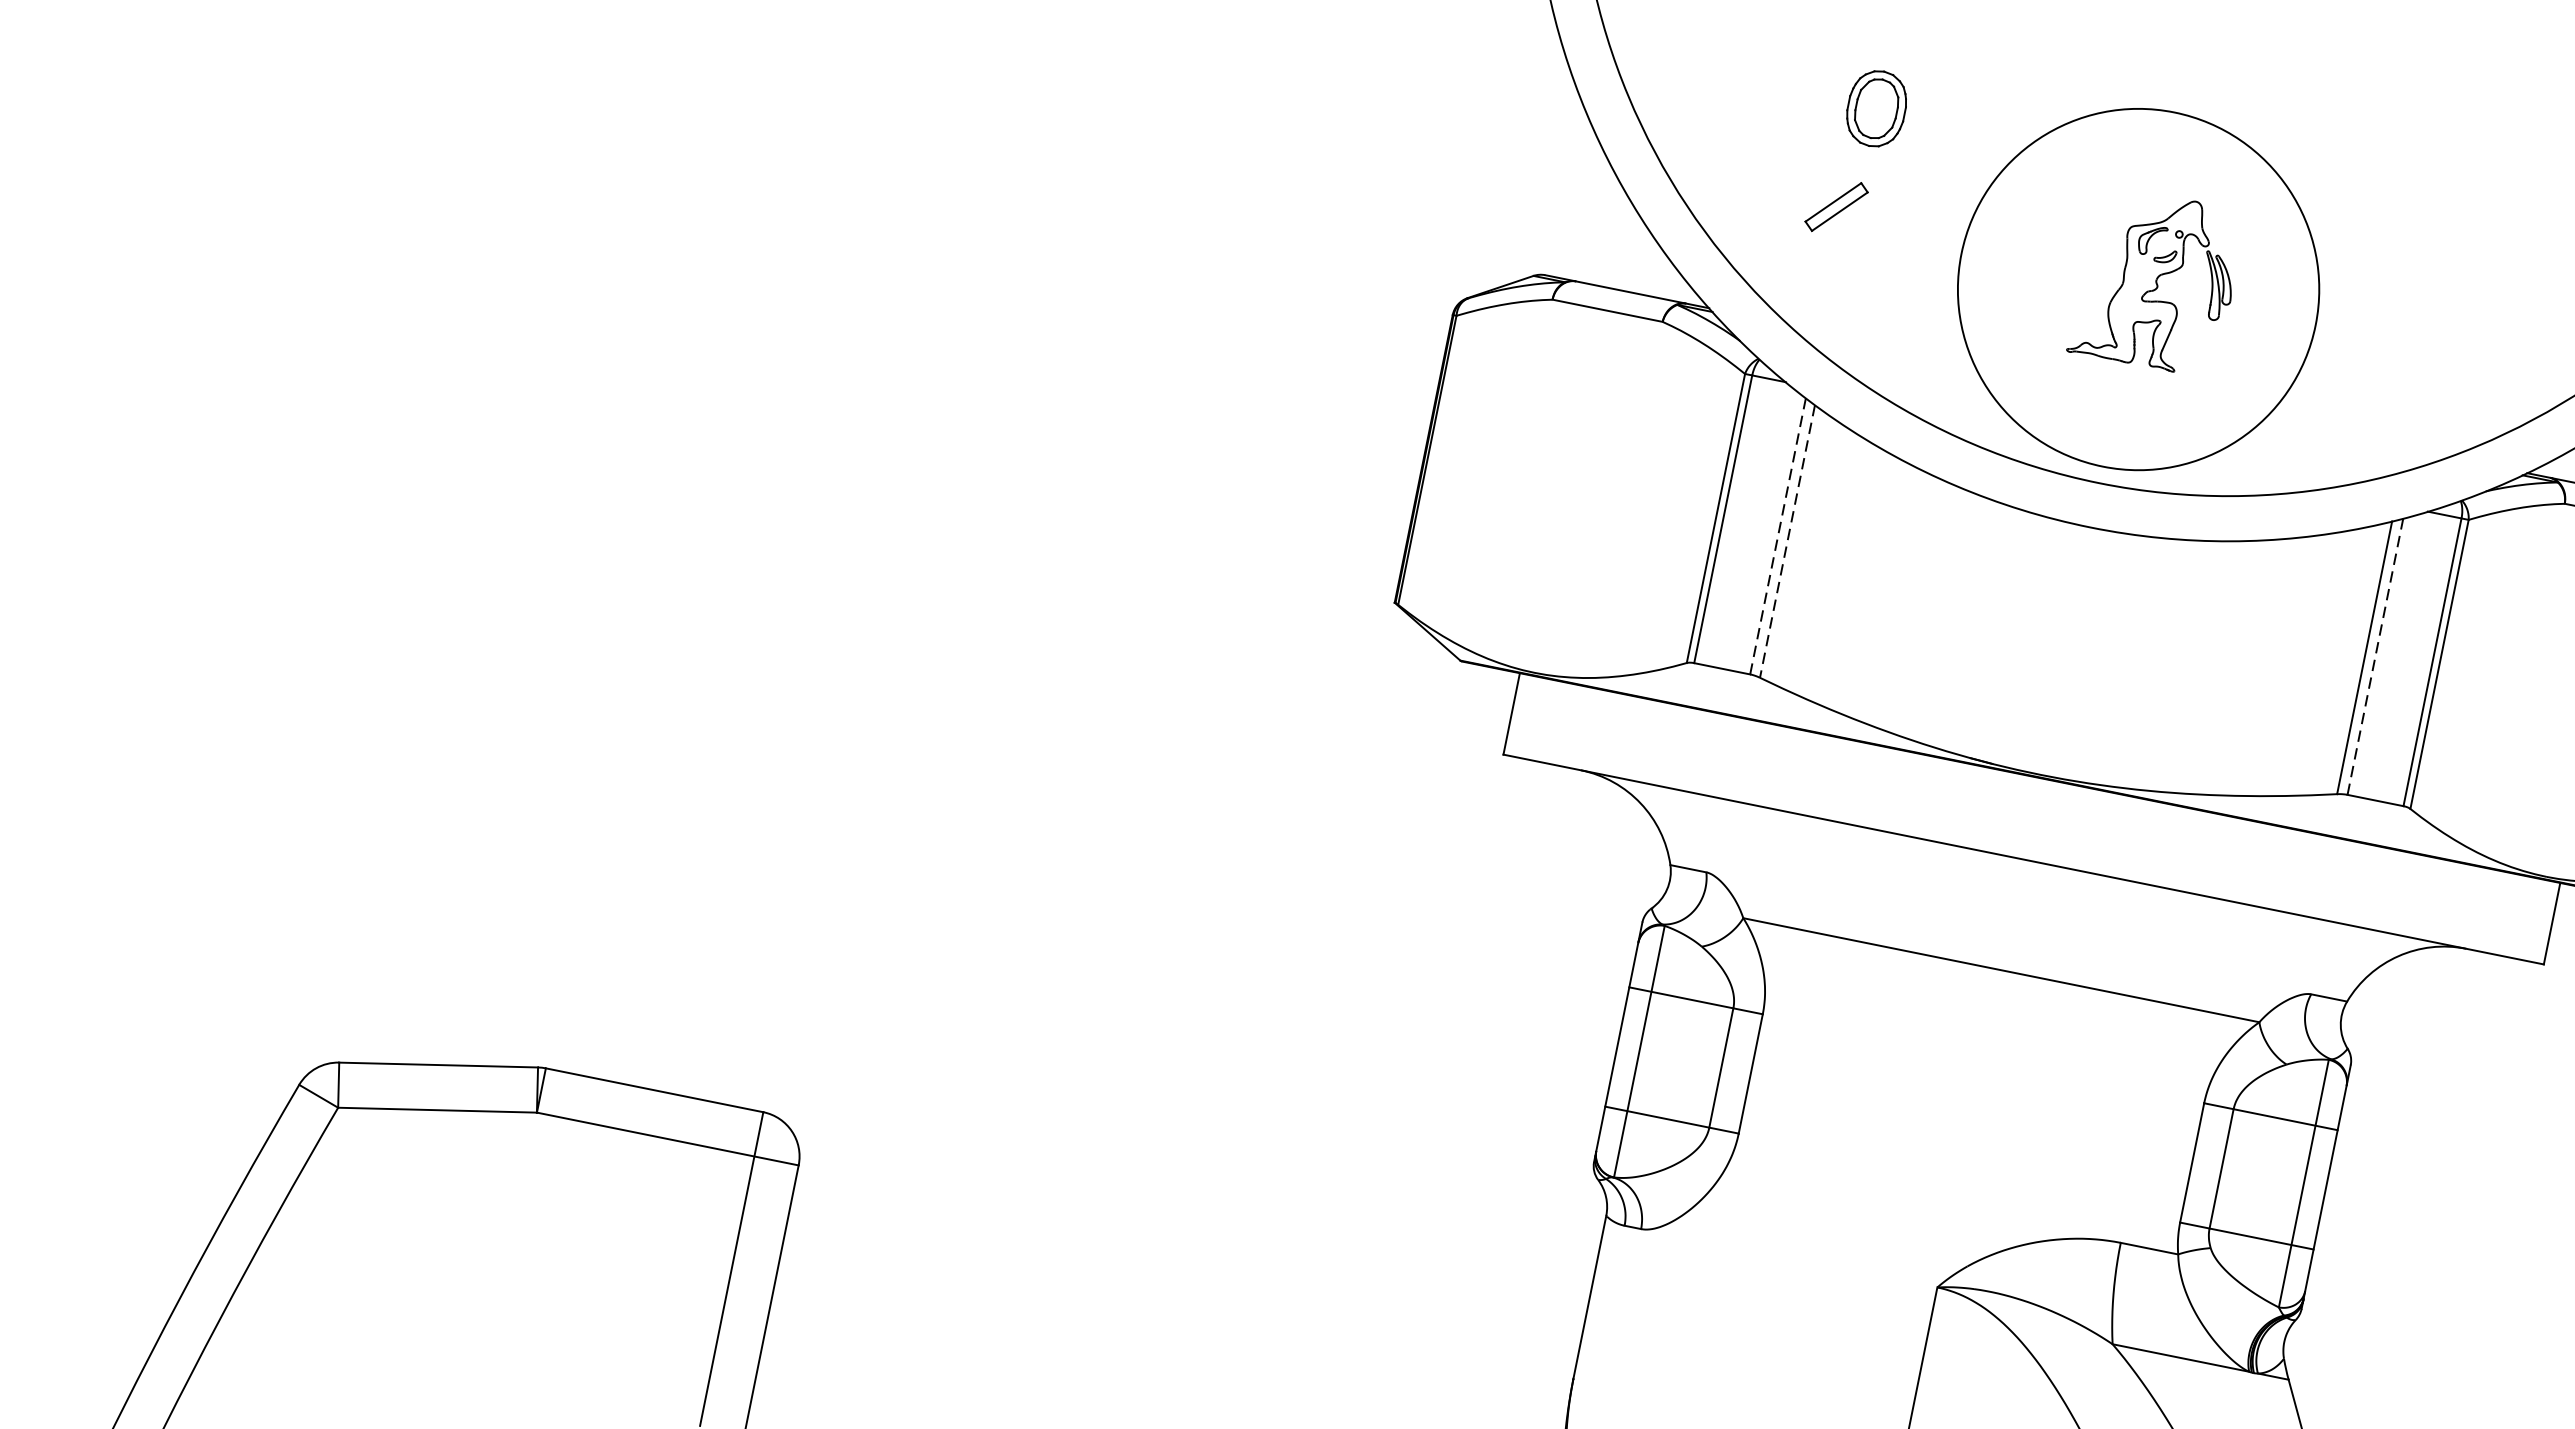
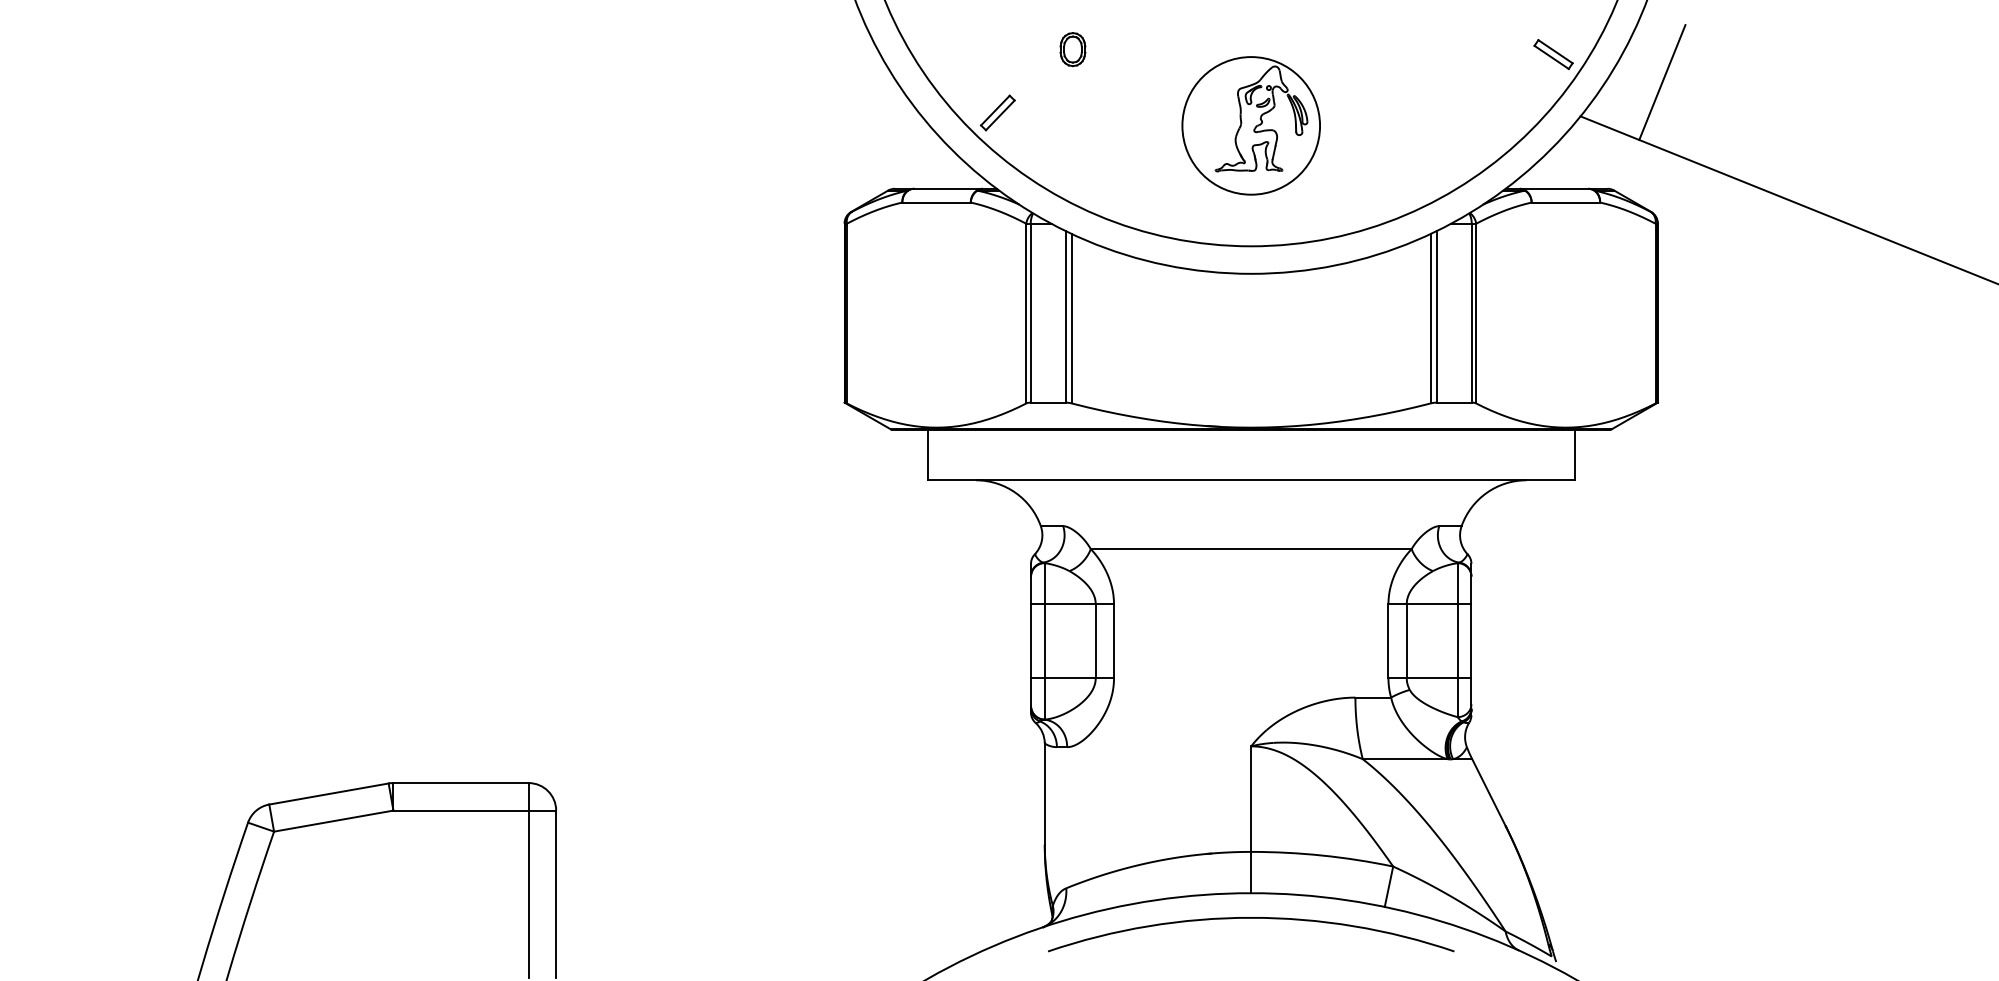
part: (1875, 108) -> (1072, 49), size x0.71
part: (1836, 206) -> (997, 112), moved
circle: (2139, 289) -> (1251, 125), size x0.62
line: (1778, 535) -> (1065, 316), dashed -> solid
line: (1787, 541) -> (1071, 318), dashed -> solid
line: (2374, 656) -> (1436, 316), dashed -> solid

